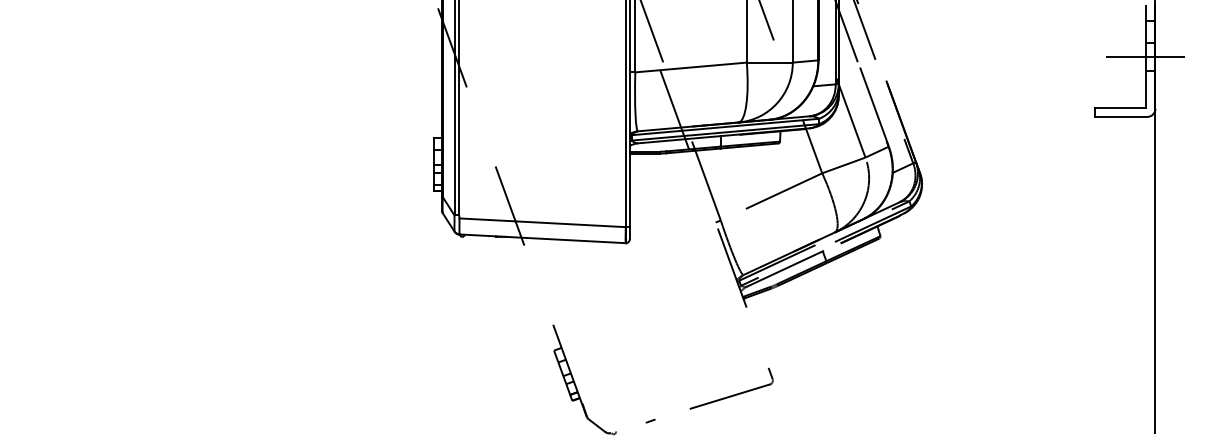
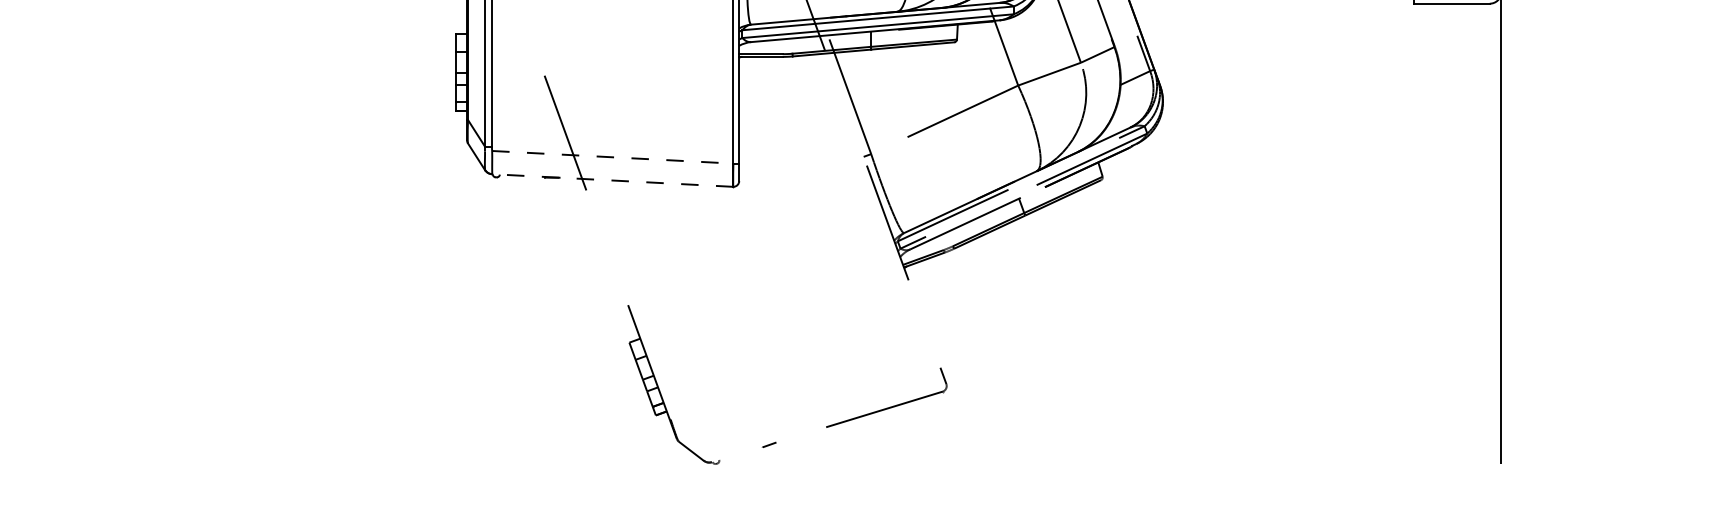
line: (543, 222) -> (614, 156), solid -> dashed
line: (542, 238) -> (612, 180), solid -> dashed

